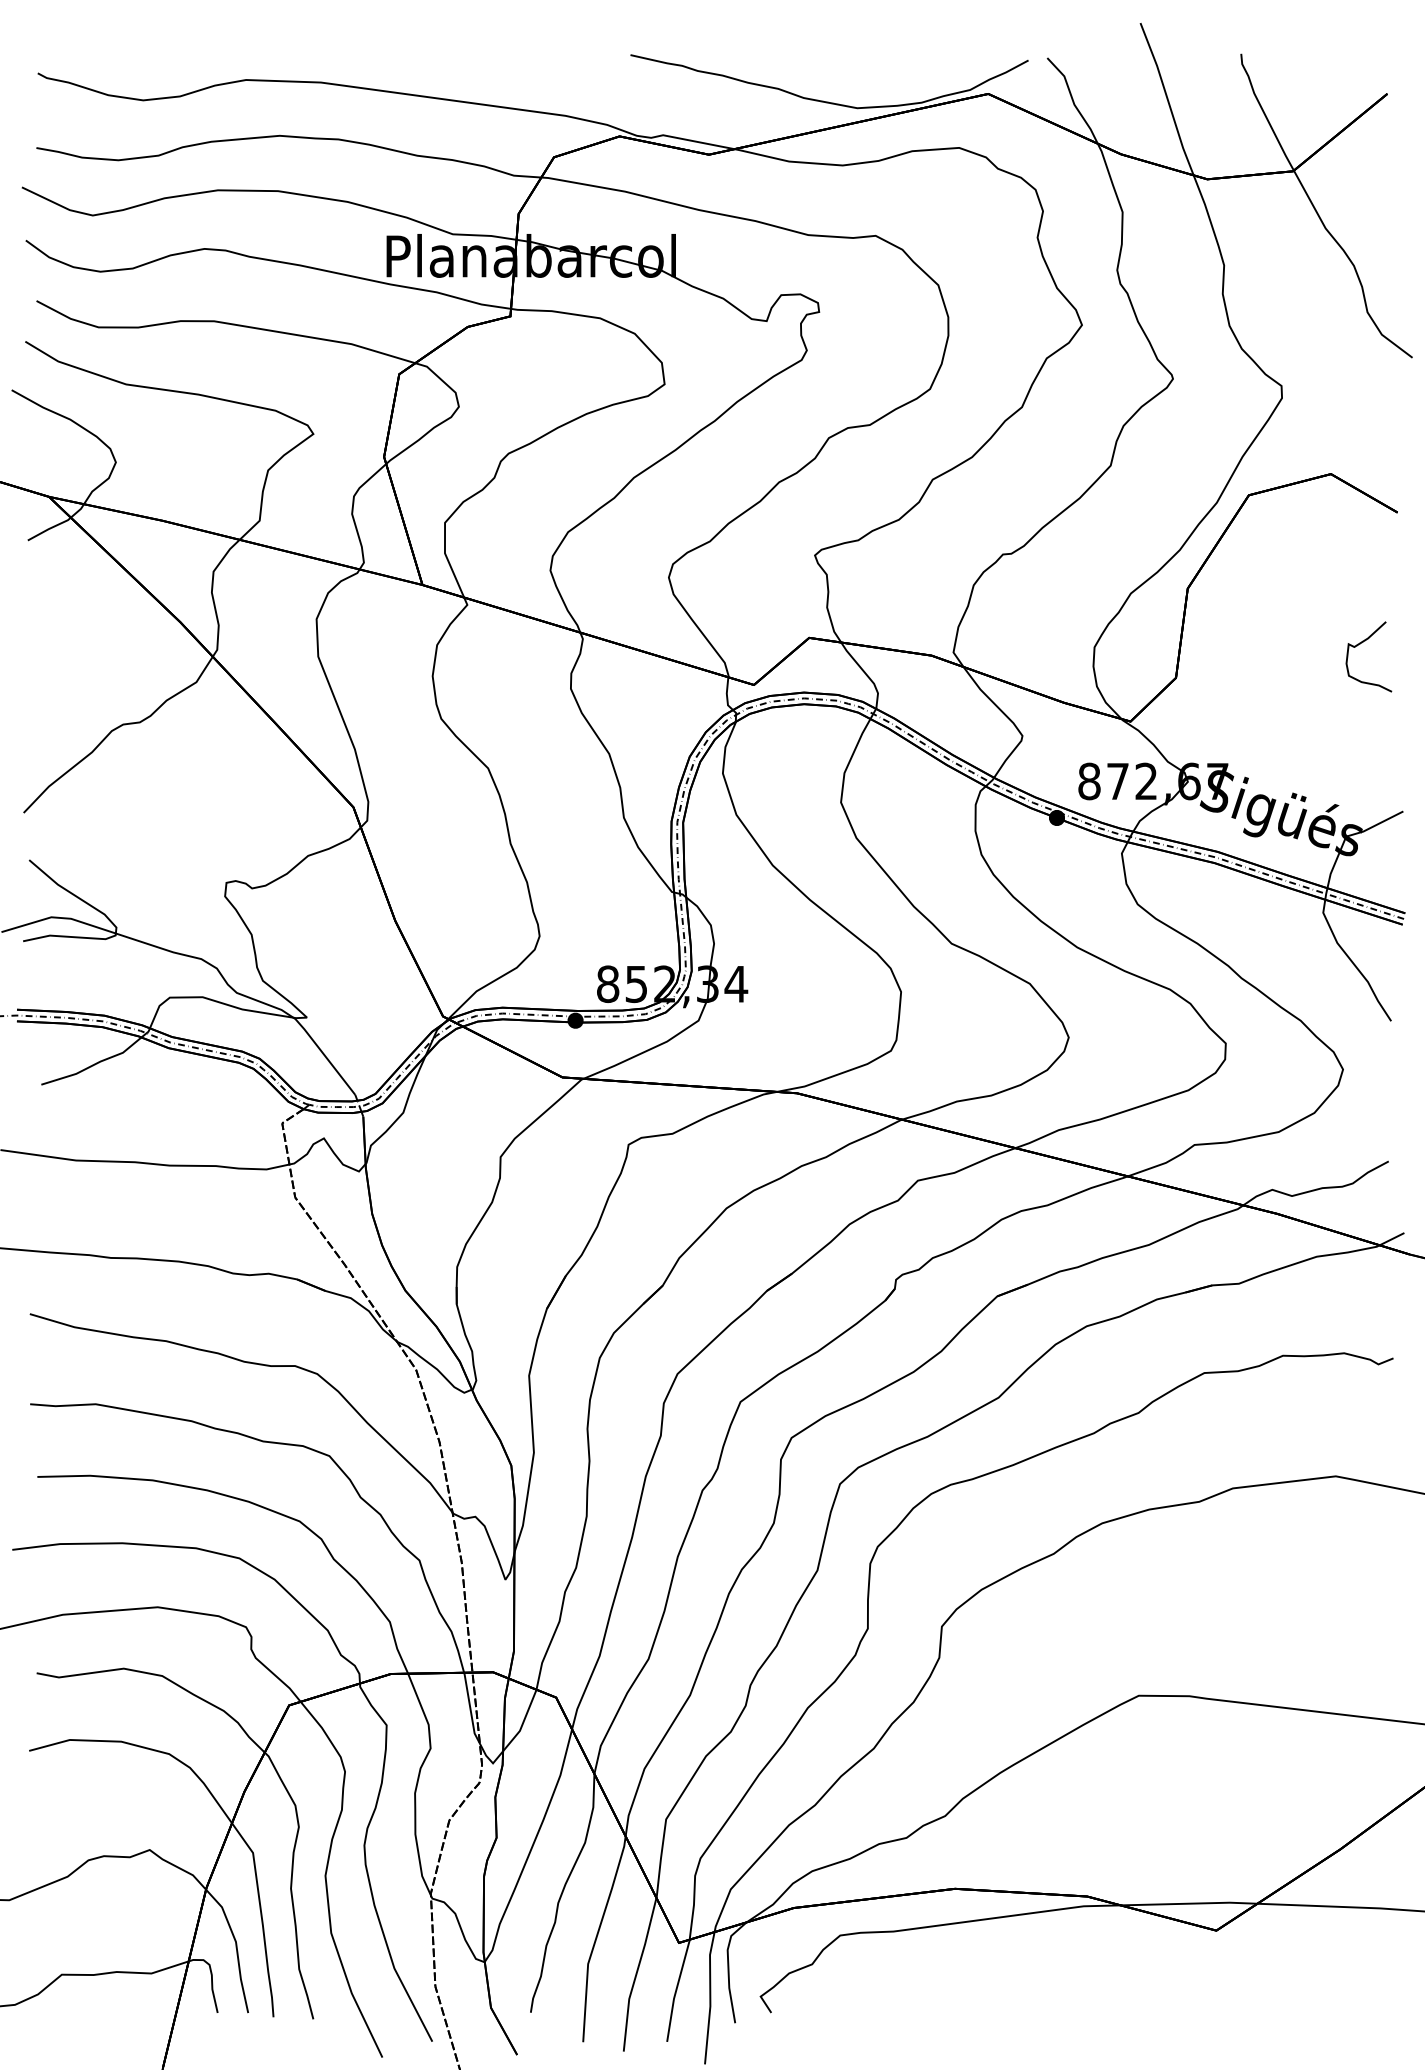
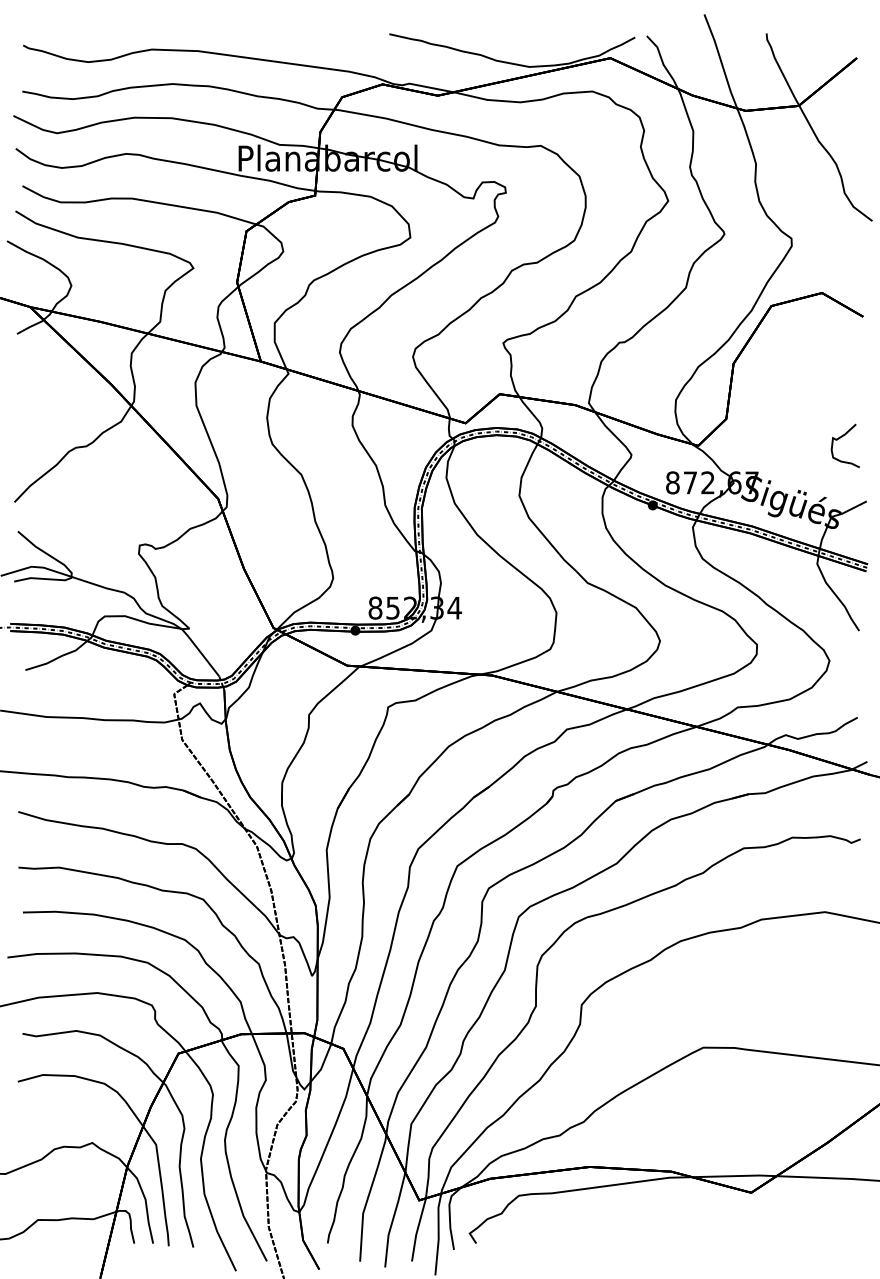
curve: (1359, 646) -> (839, 439), moved

